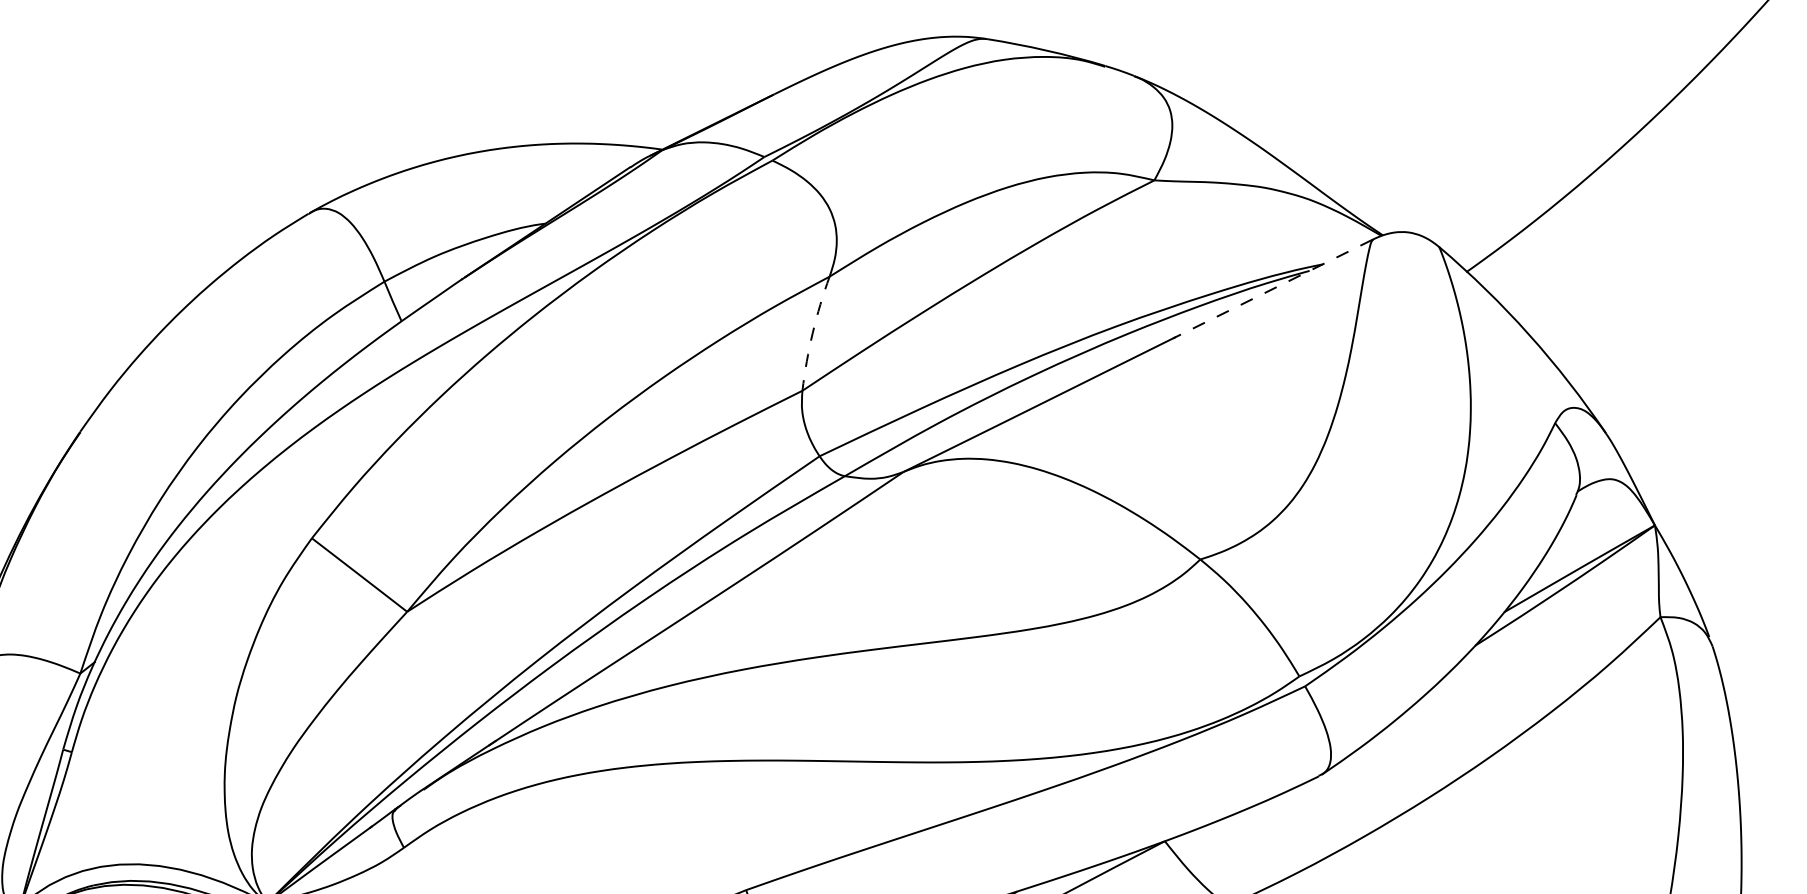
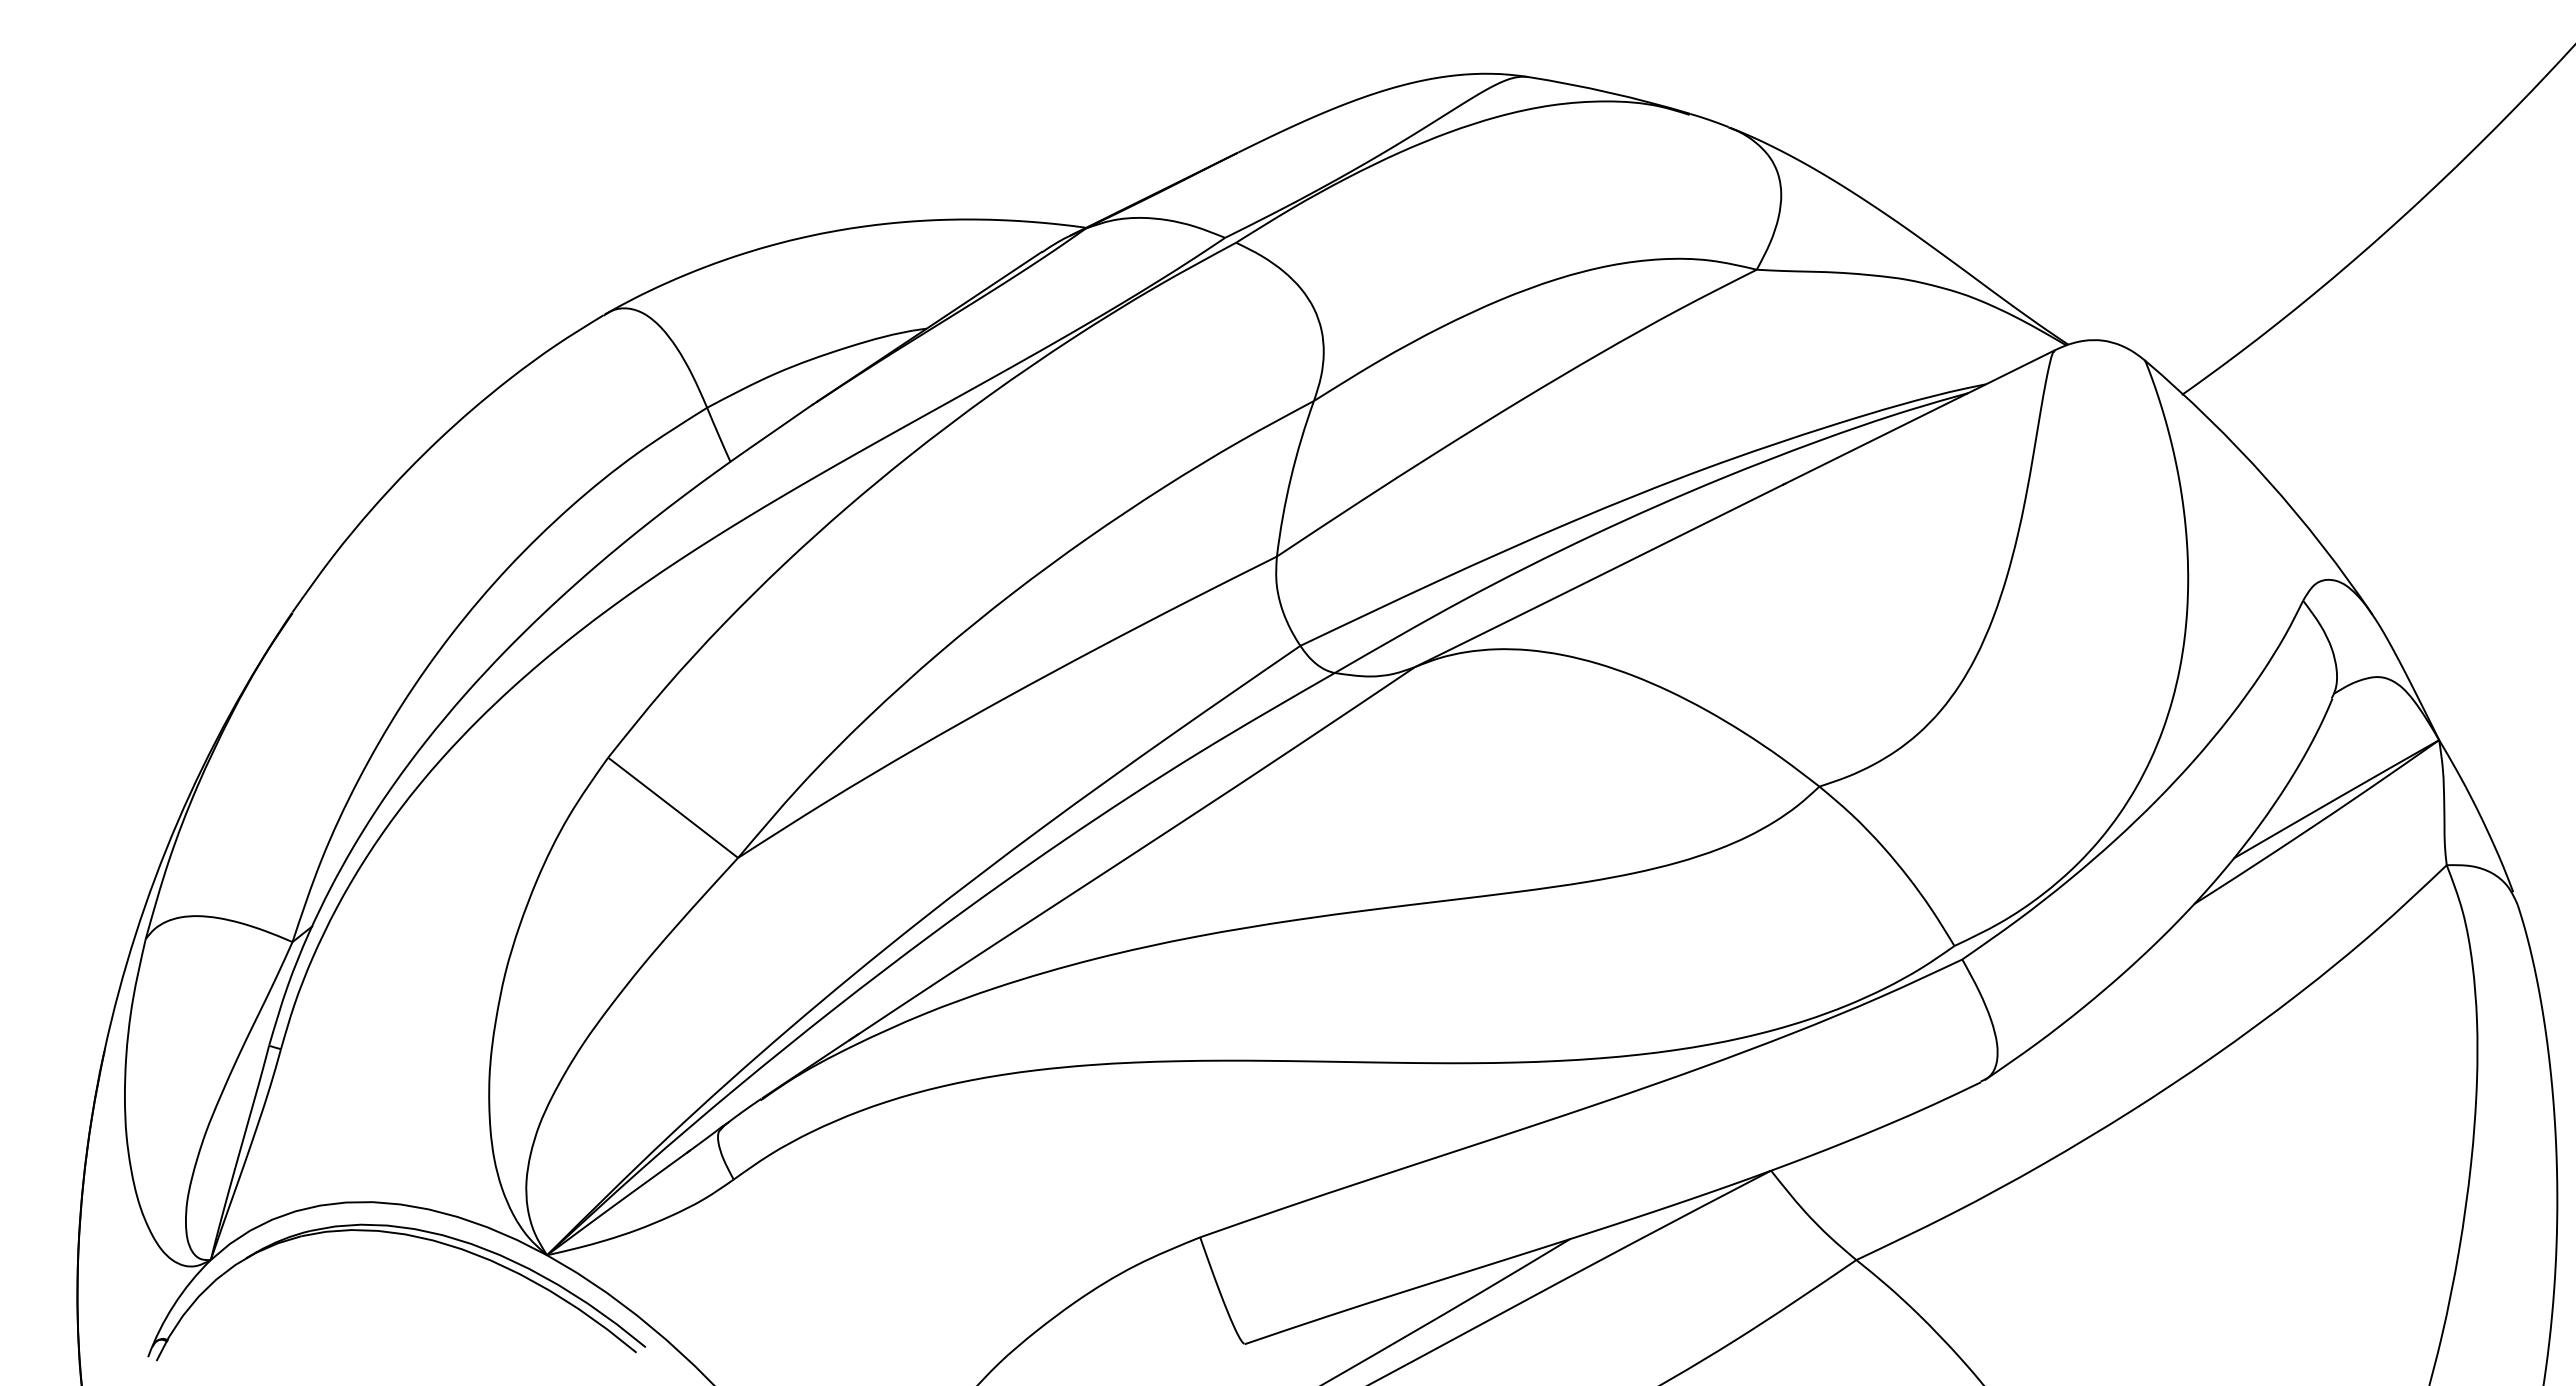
line: (1273, 288) -> (1918, 417), dashed -> solid
arc: (813, 332) -> (1291, 477), dashed -> solid

